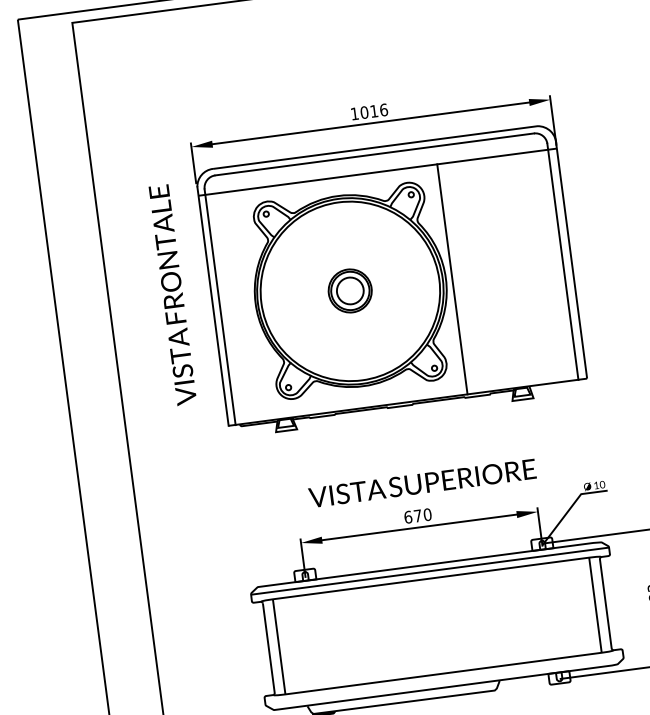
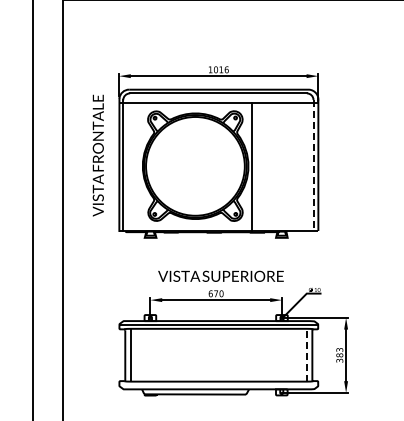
line: (562, 261) -> (313, 165), solid -> dashed
part: (350, 289) -> (195, 165), removed
line: (595, 603) -> (306, 354), solid -> dashed

